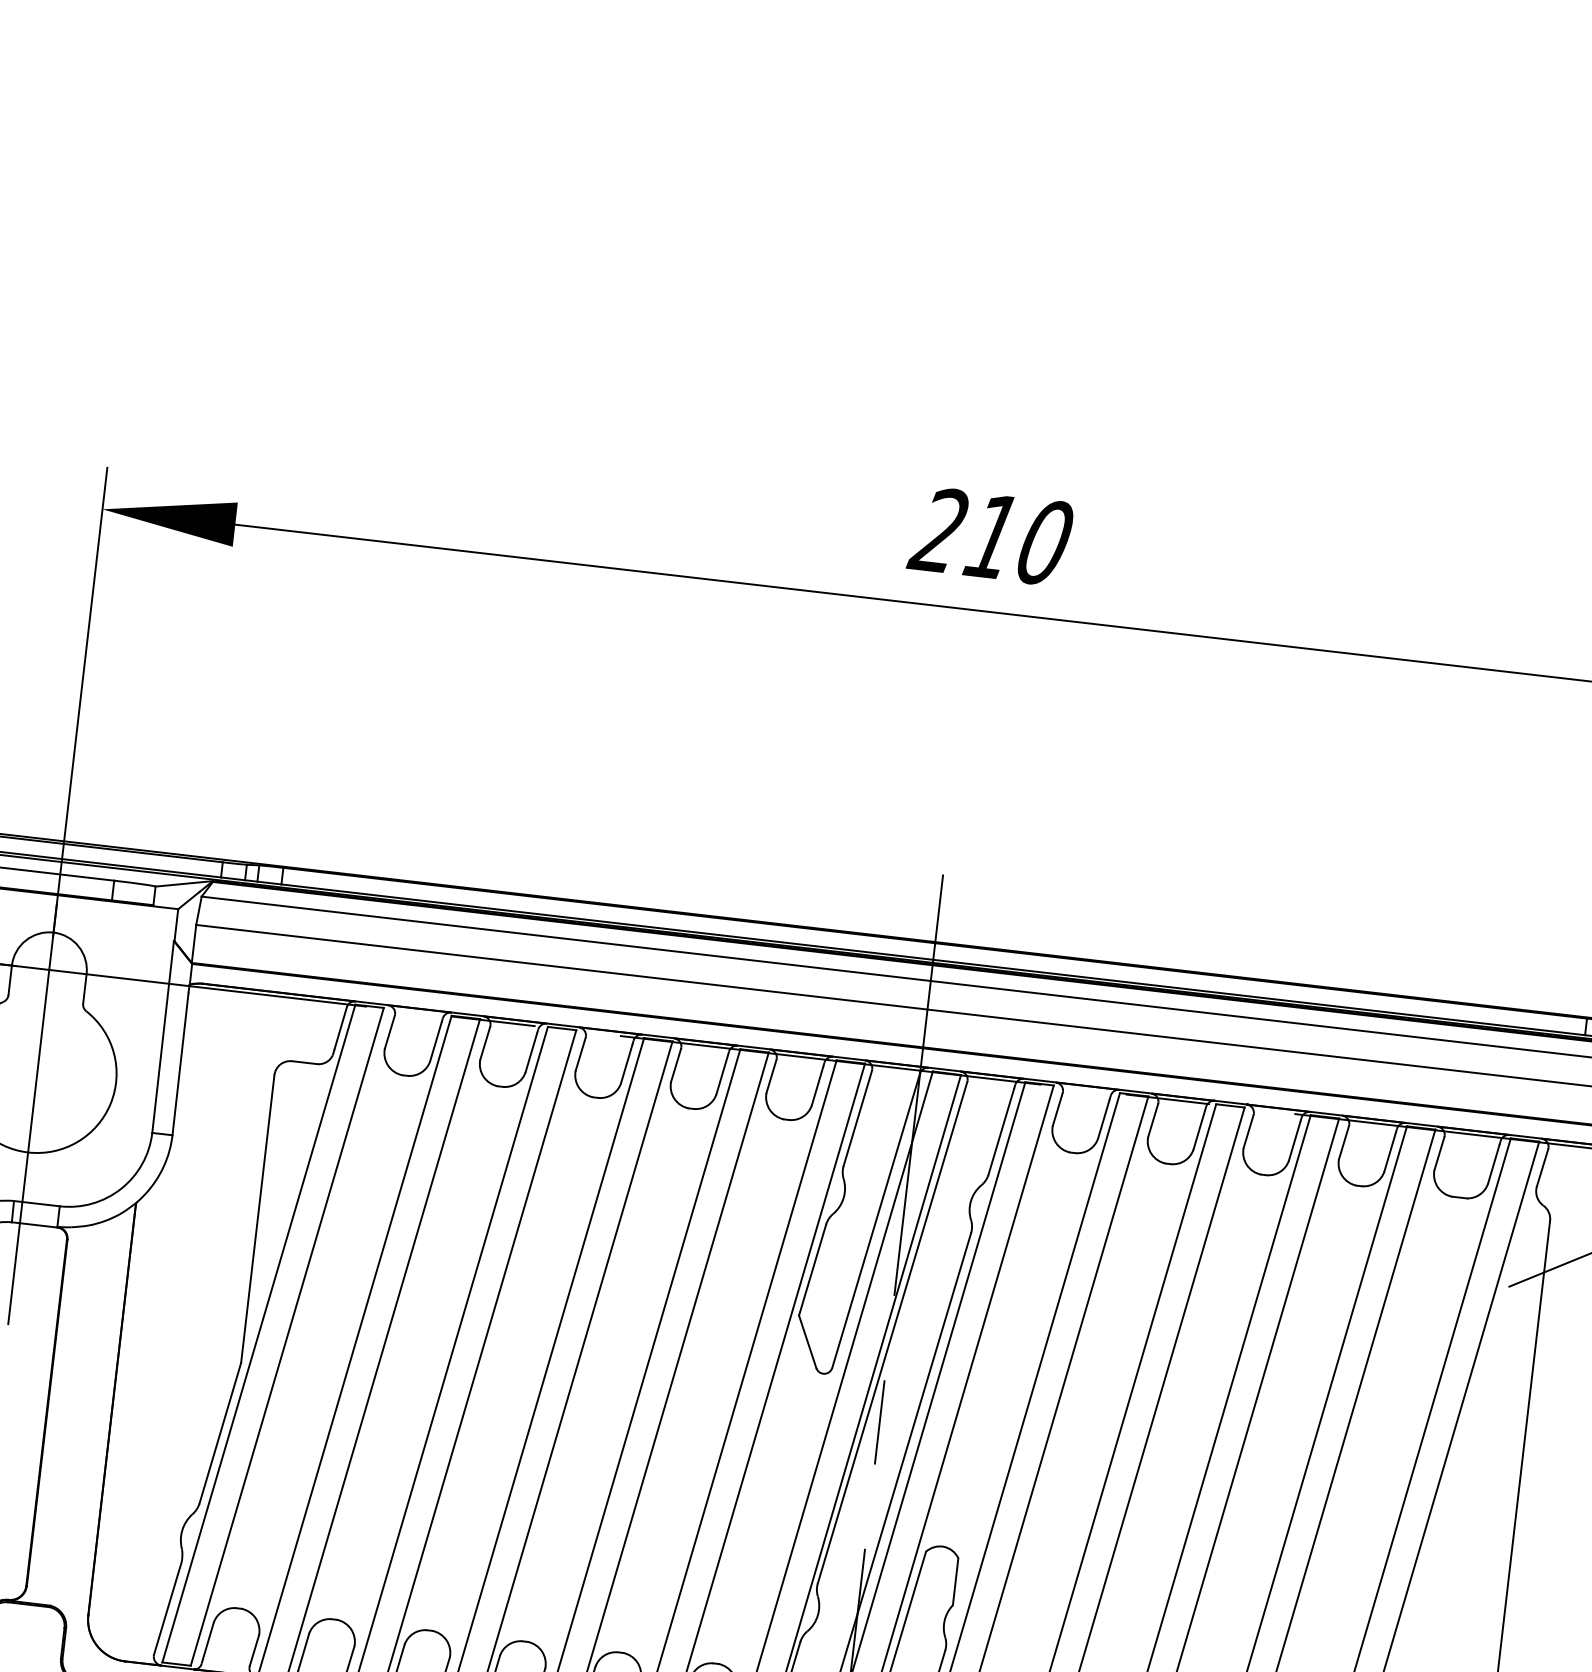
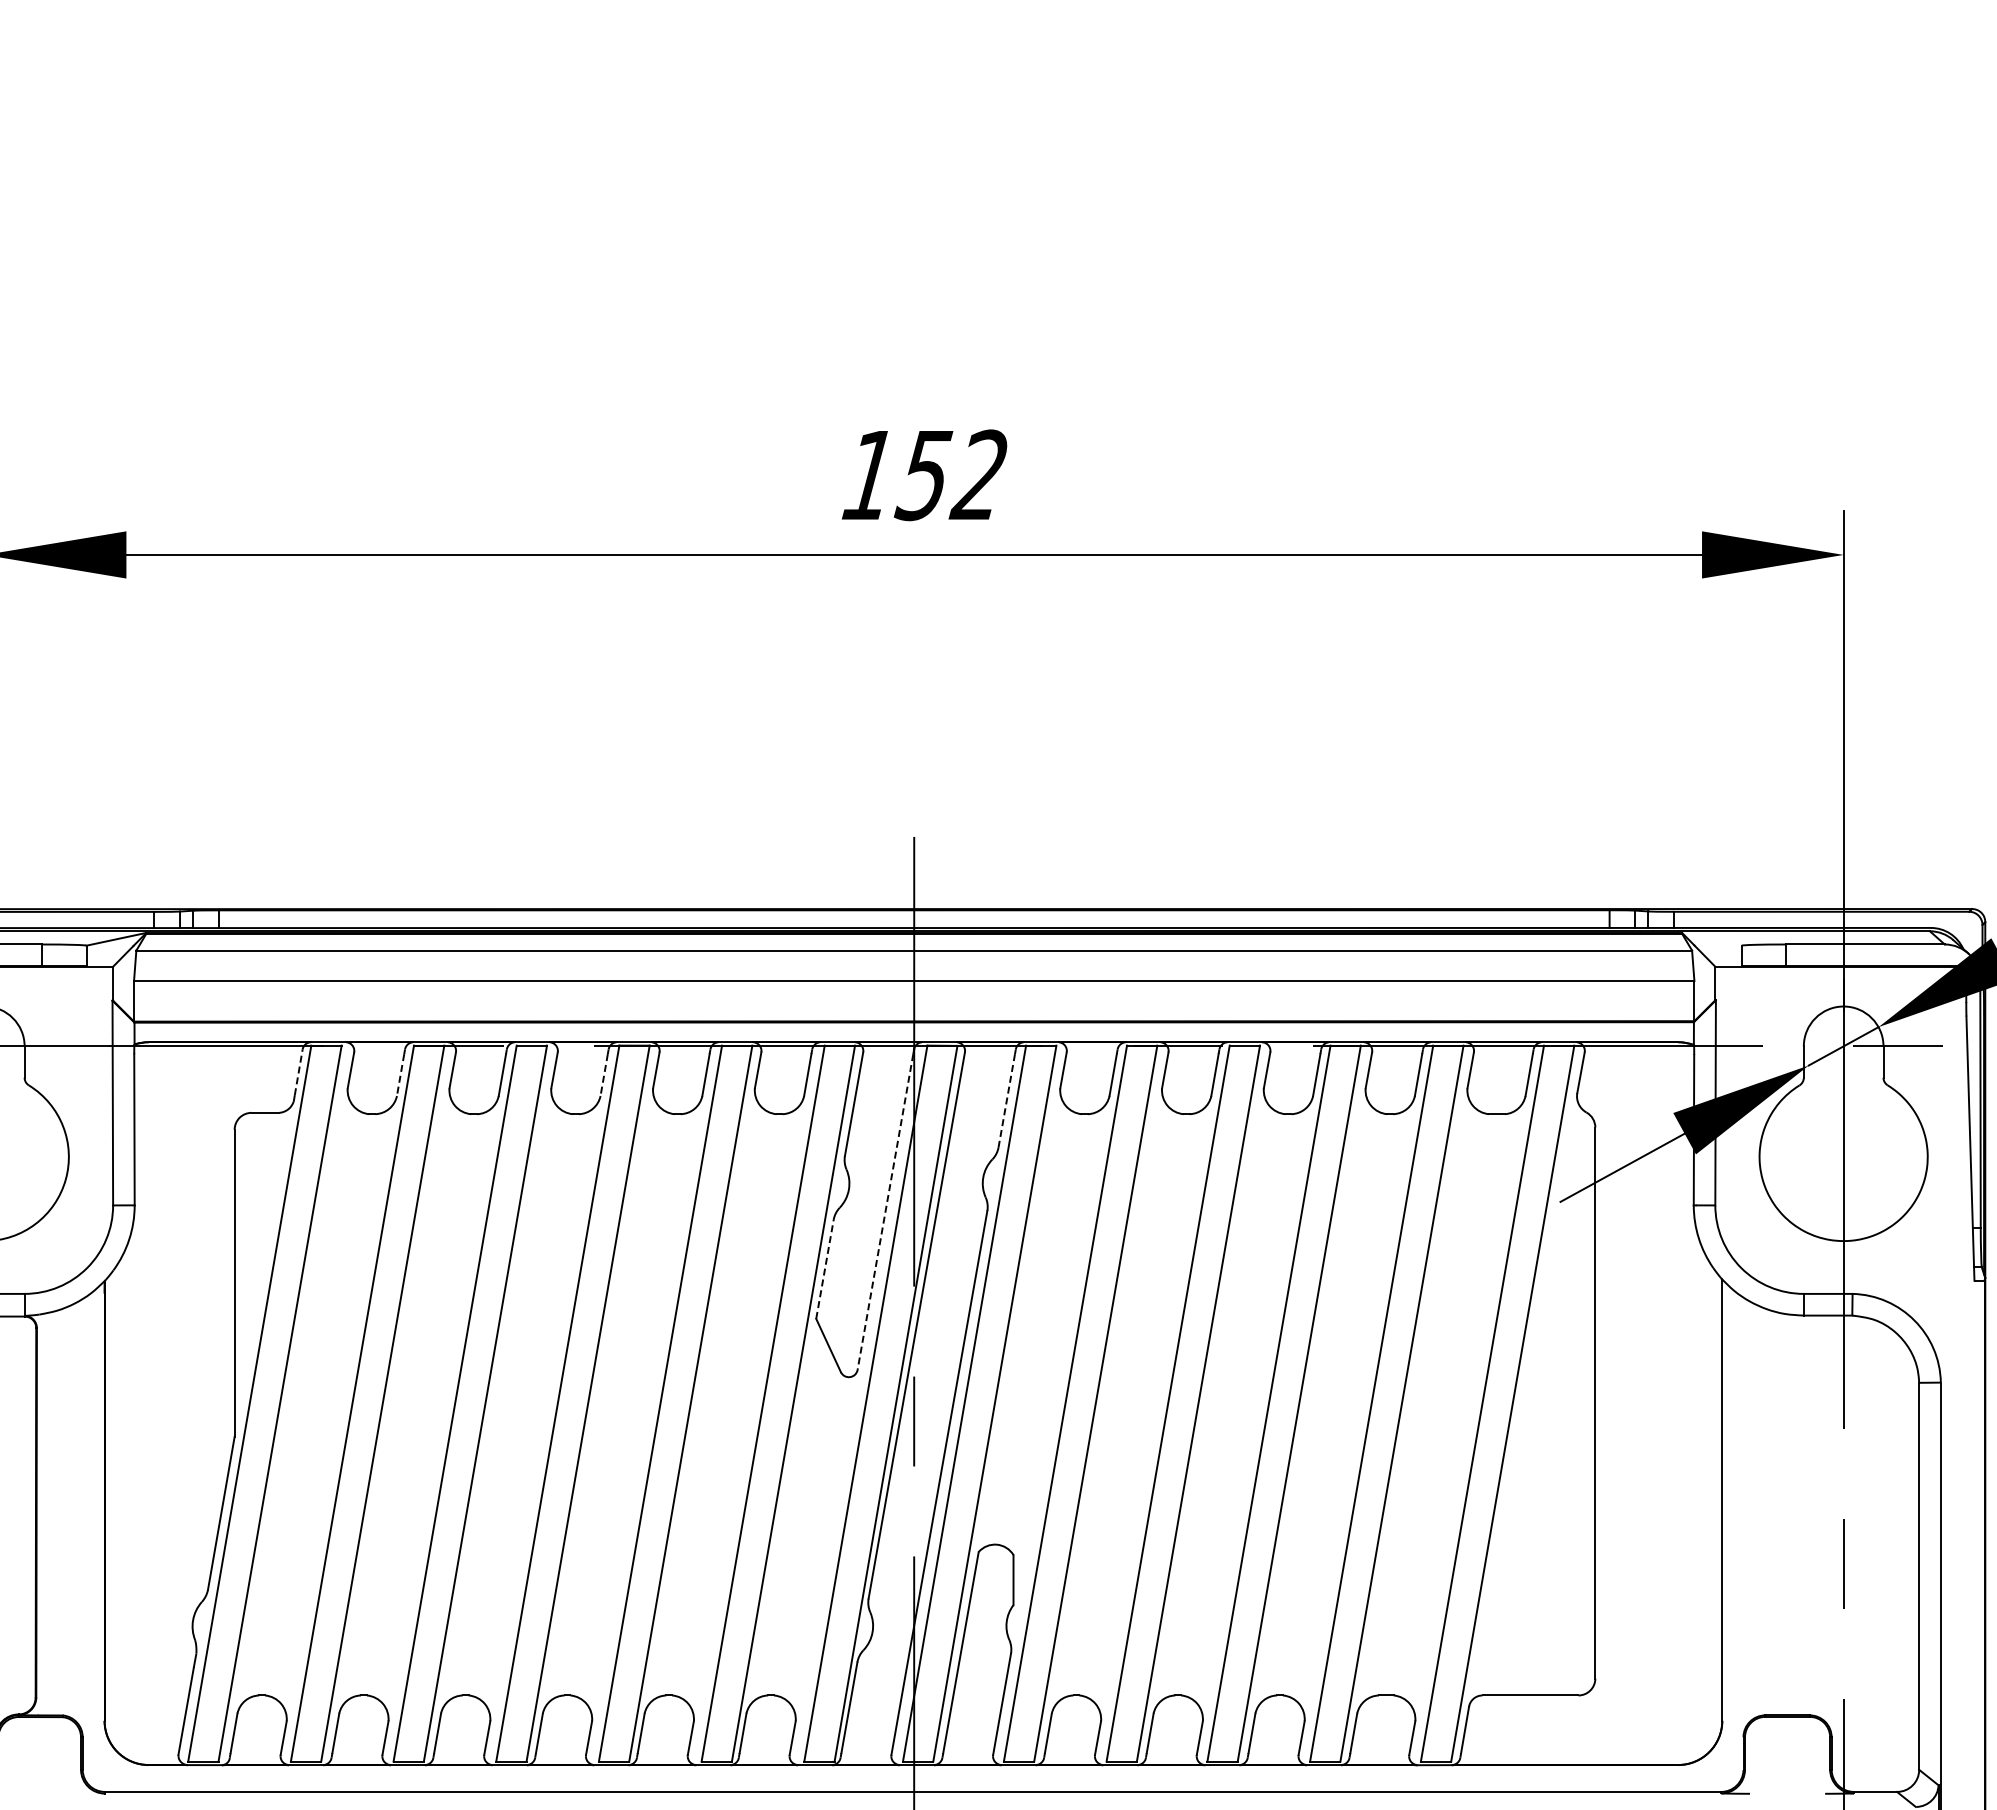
text: (990, 536) -> (922, 475), 210 -> 152
line: (340, 1027) -> (298, 1071), solid -> dashed
line: (435, 1042) -> (400, 1075), solid -> dashed
line: (626, 1064) -> (604, 1075), solid -> dashed
line: (1000, 1132) -> (1006, 1101), solid -> dashed
line: (875, 1223) -> (885, 1212), solid -> dashed
line: (813, 1269) -> (825, 1268), solid -> dashed

